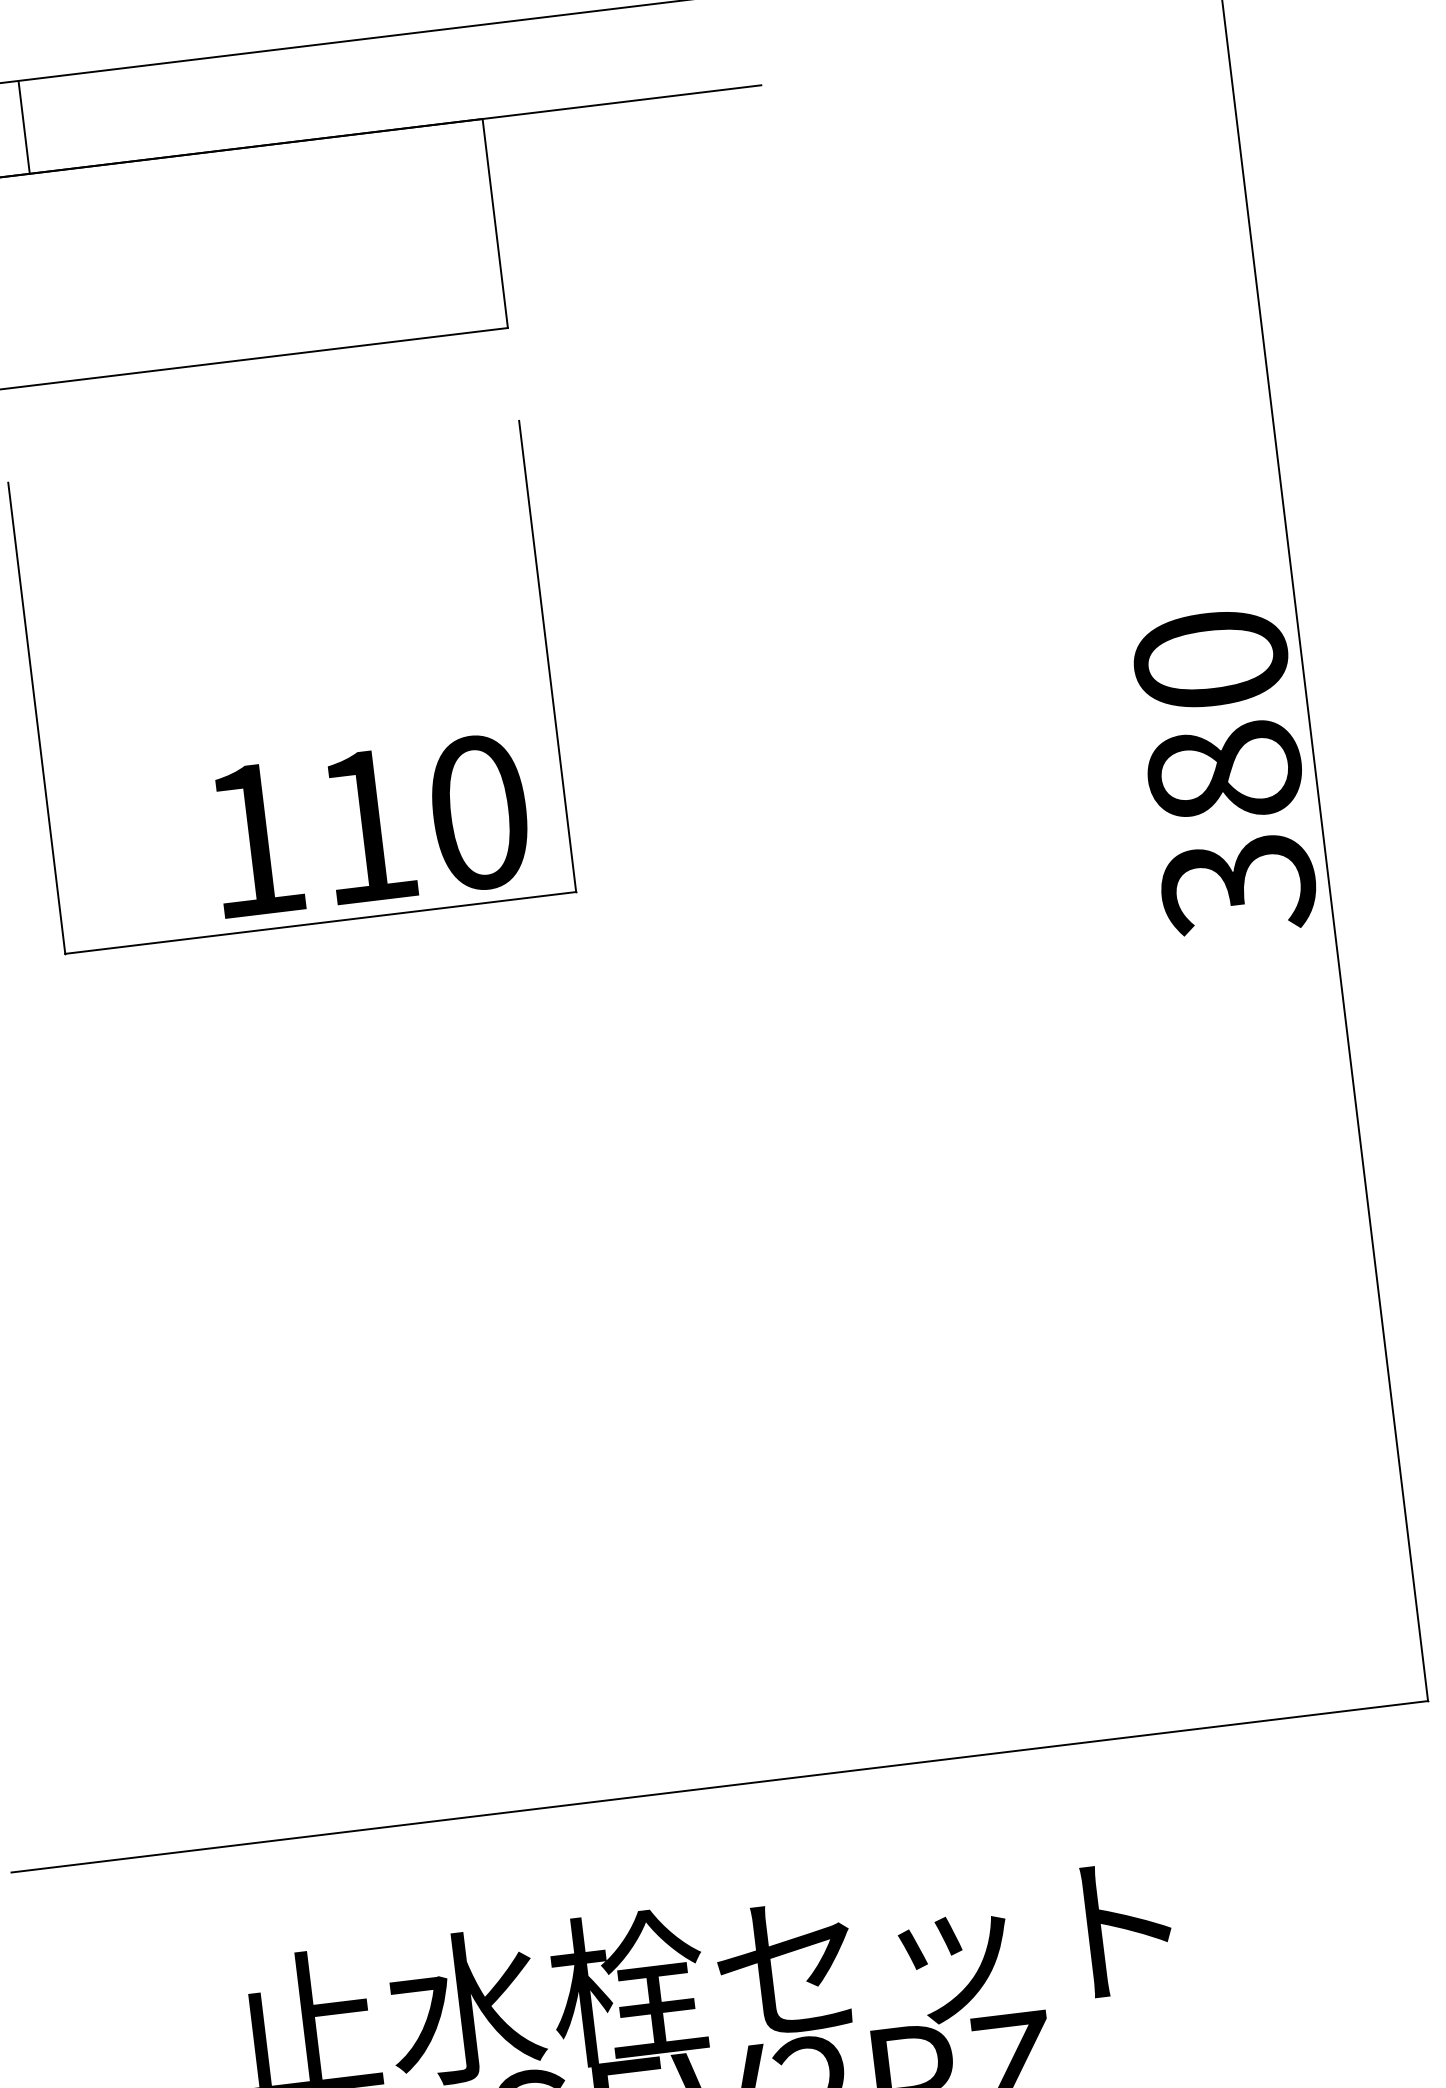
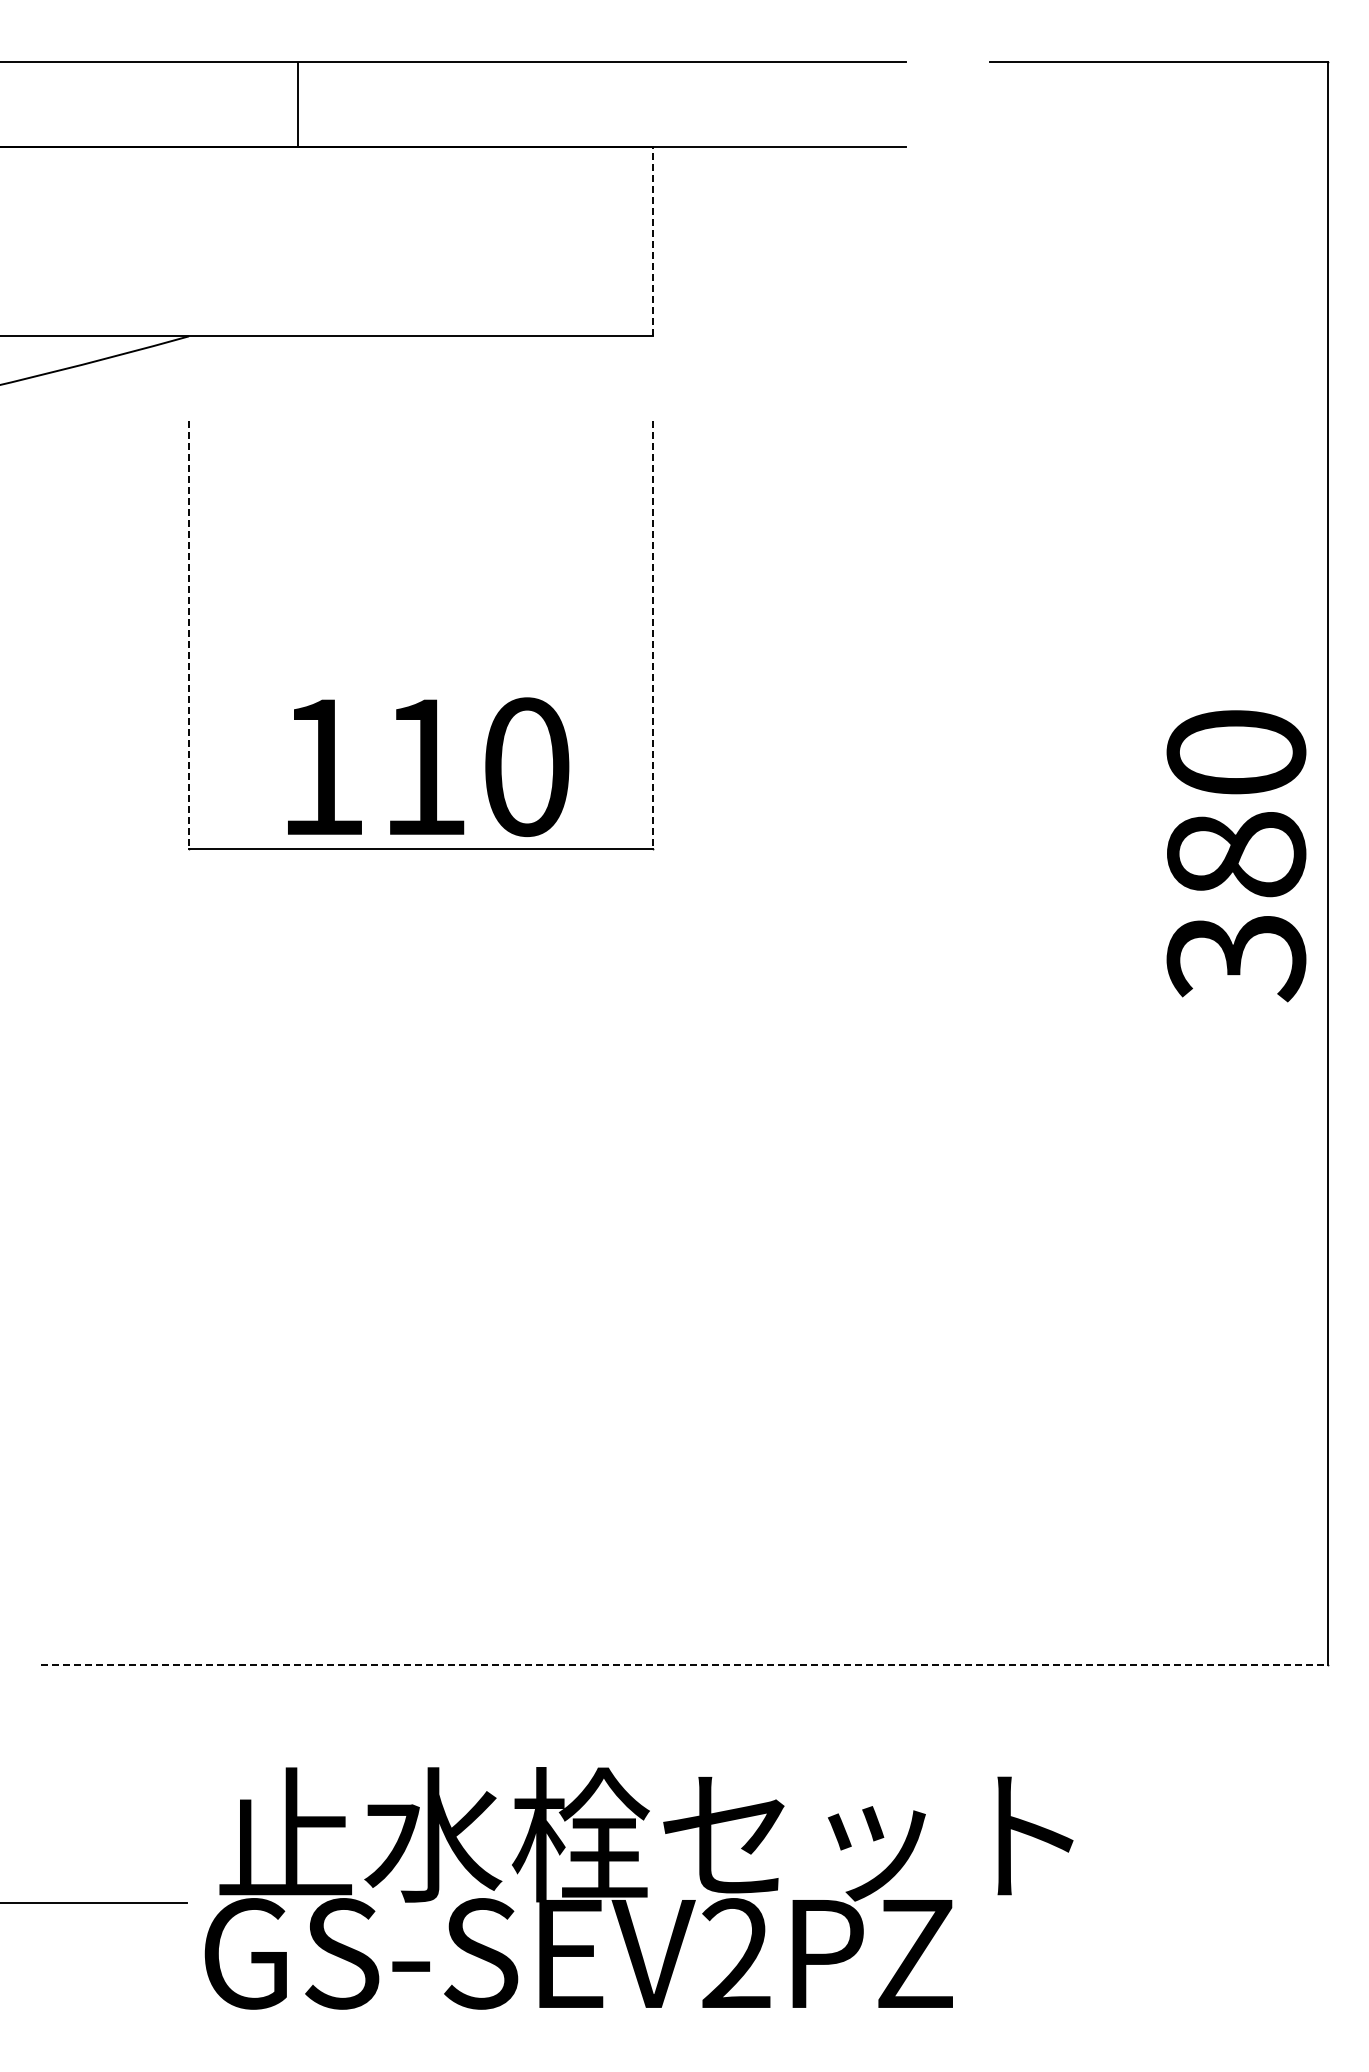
line: (23, 127) -> (297, 104), moved
line: (494, 223) -> (652, 241), solid -> dashed
line: (547, 656) -> (652, 634), solid -> dashed
line: (36, 718) -> (188, 634), solid -> dashed
text: (1224, 774) -> (1236, 856), moved
text: (370, 825) -> (428, 766), moved
line: (720, 1787) -> (685, 1665), solid -> dashed

